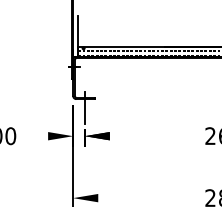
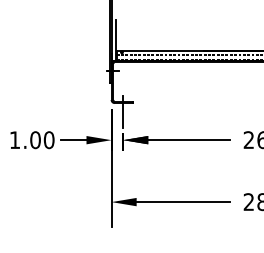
line: (35, 136) -> (73, 140), added
line: (150, 136) -> (188, 140), added
line: (144, 198) -> (182, 202), added

